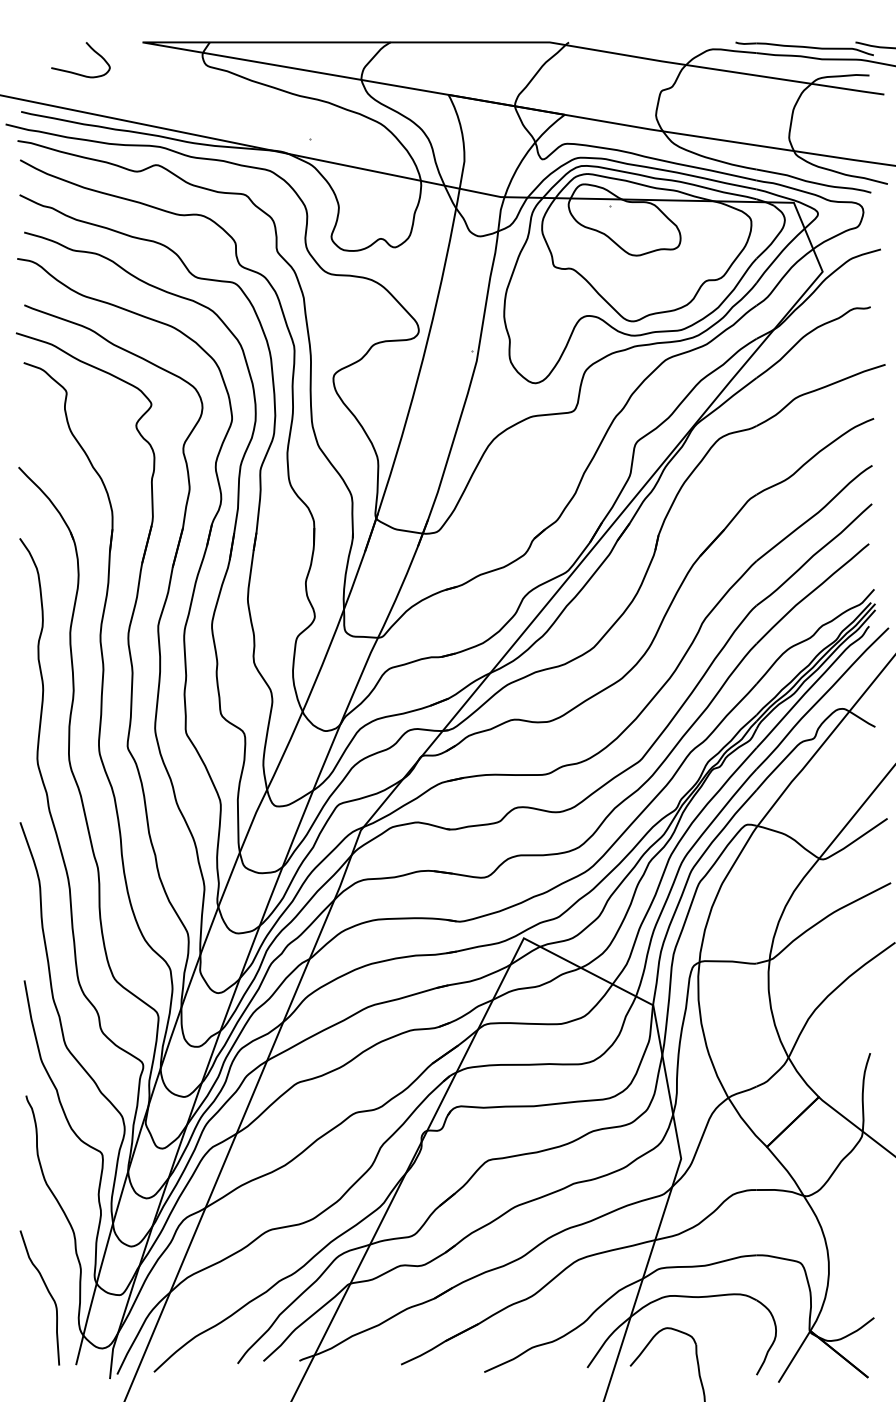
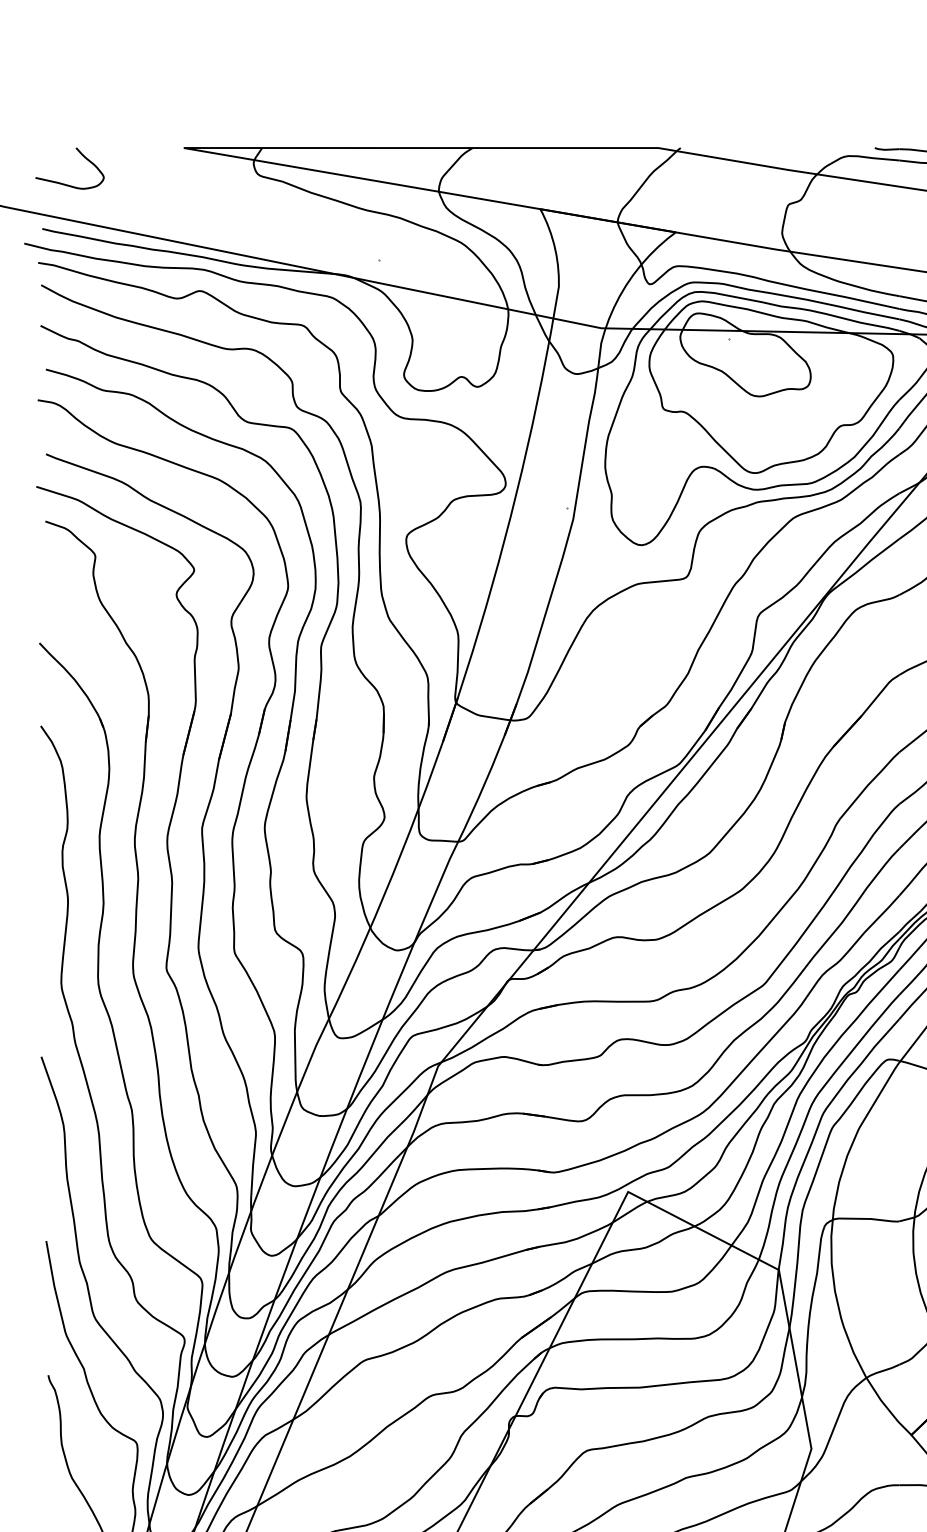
curve: (75, 72) -> (63, 183), moved

